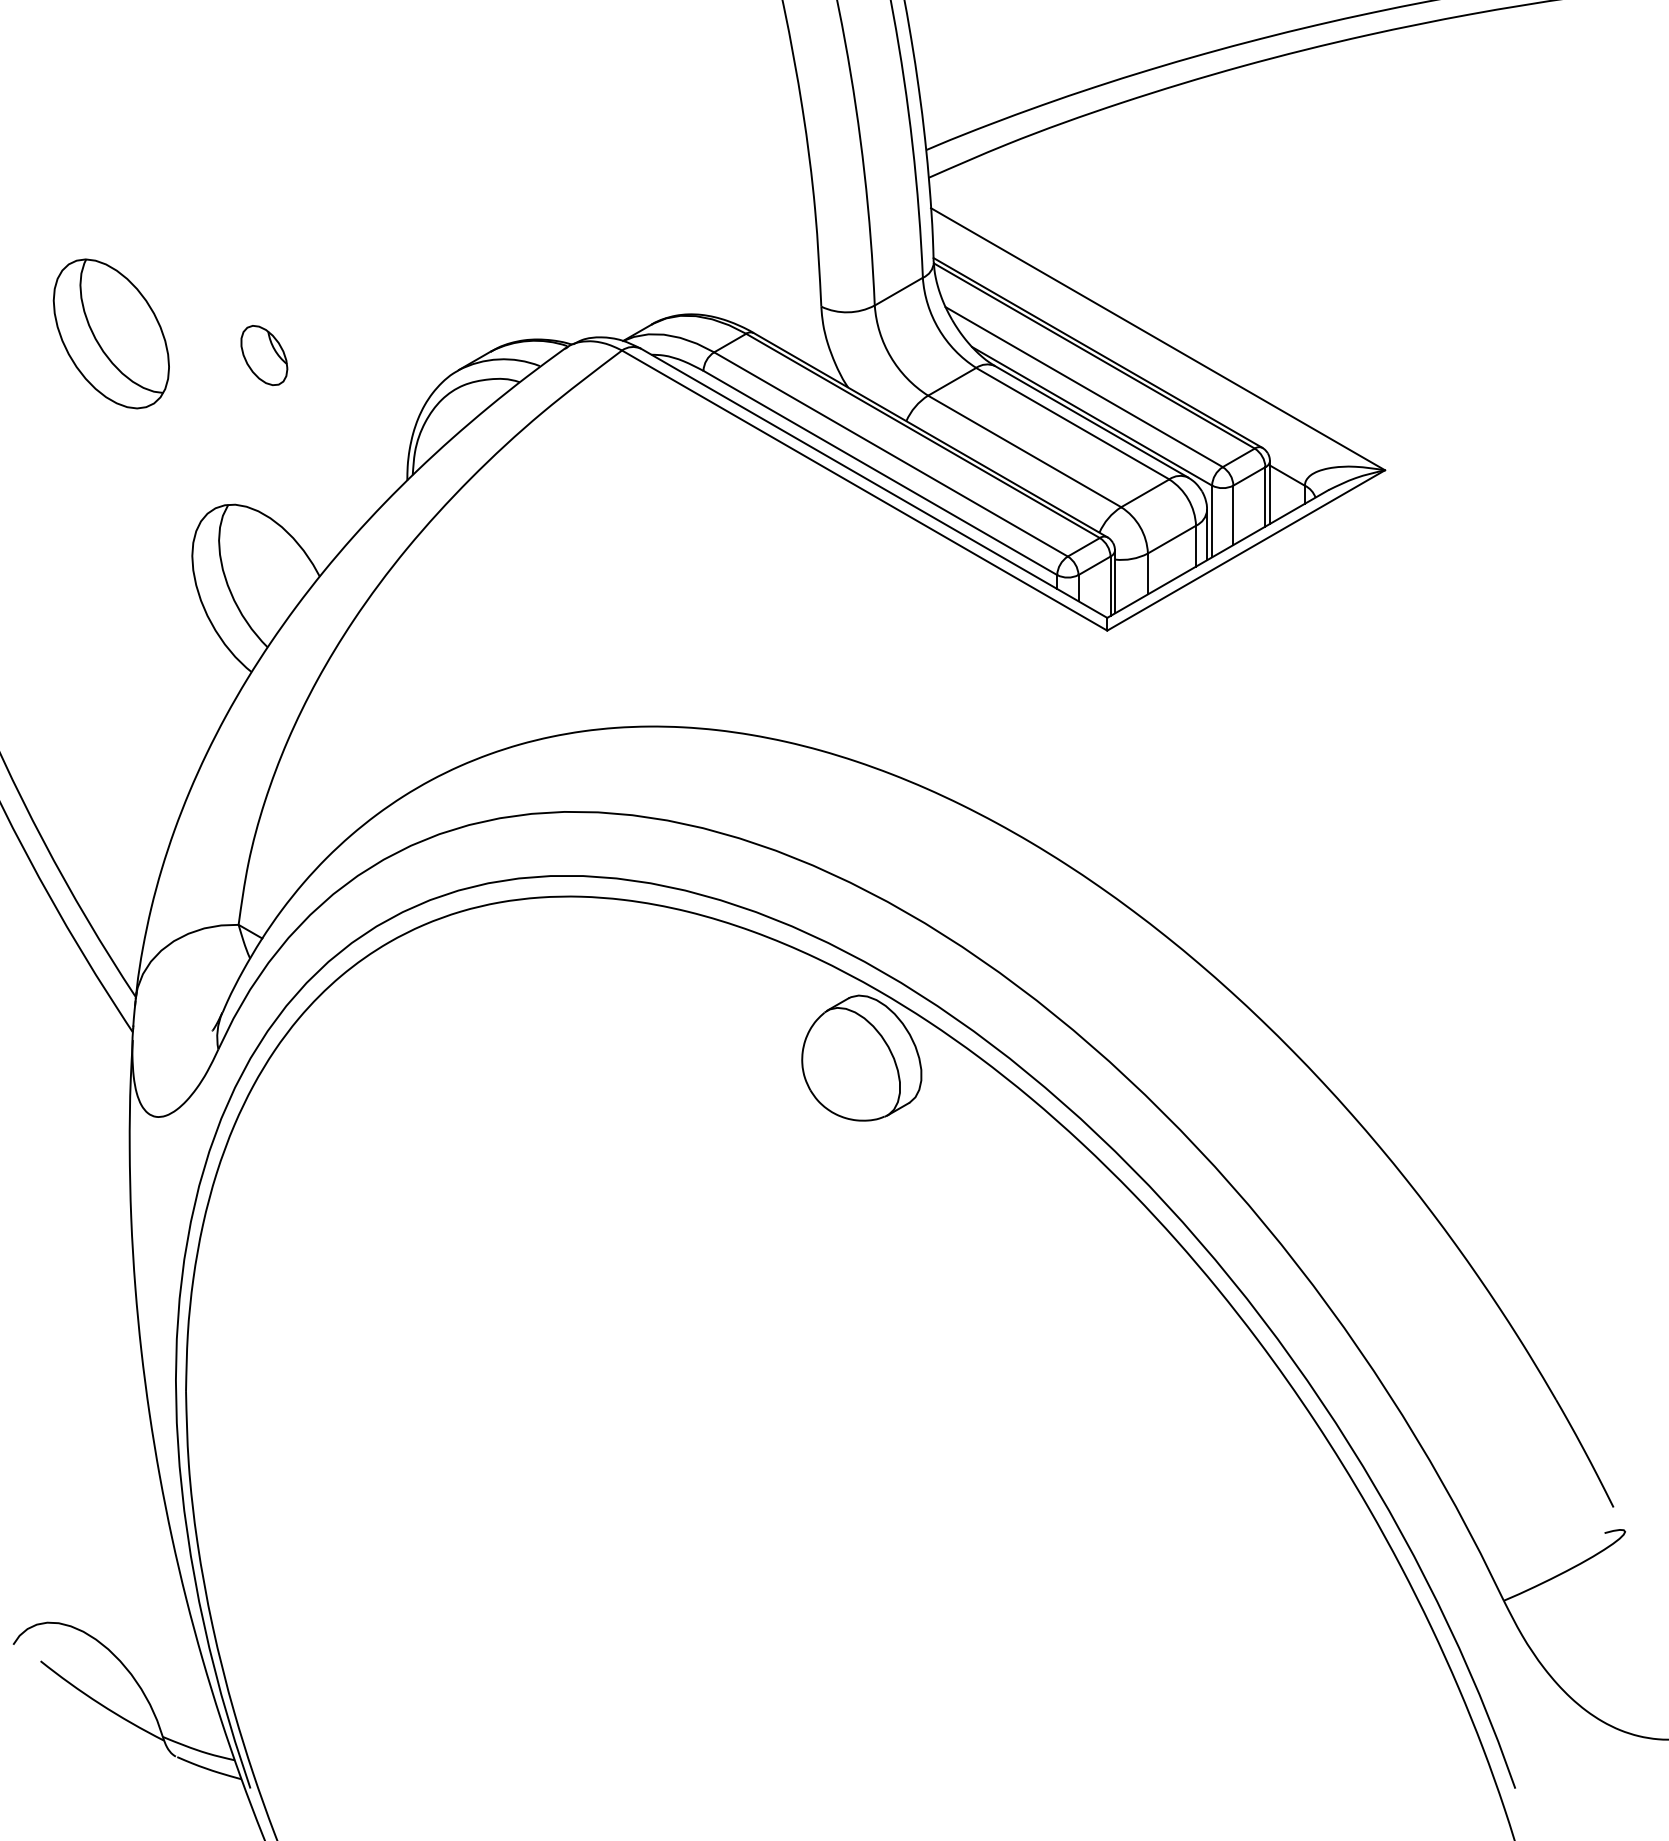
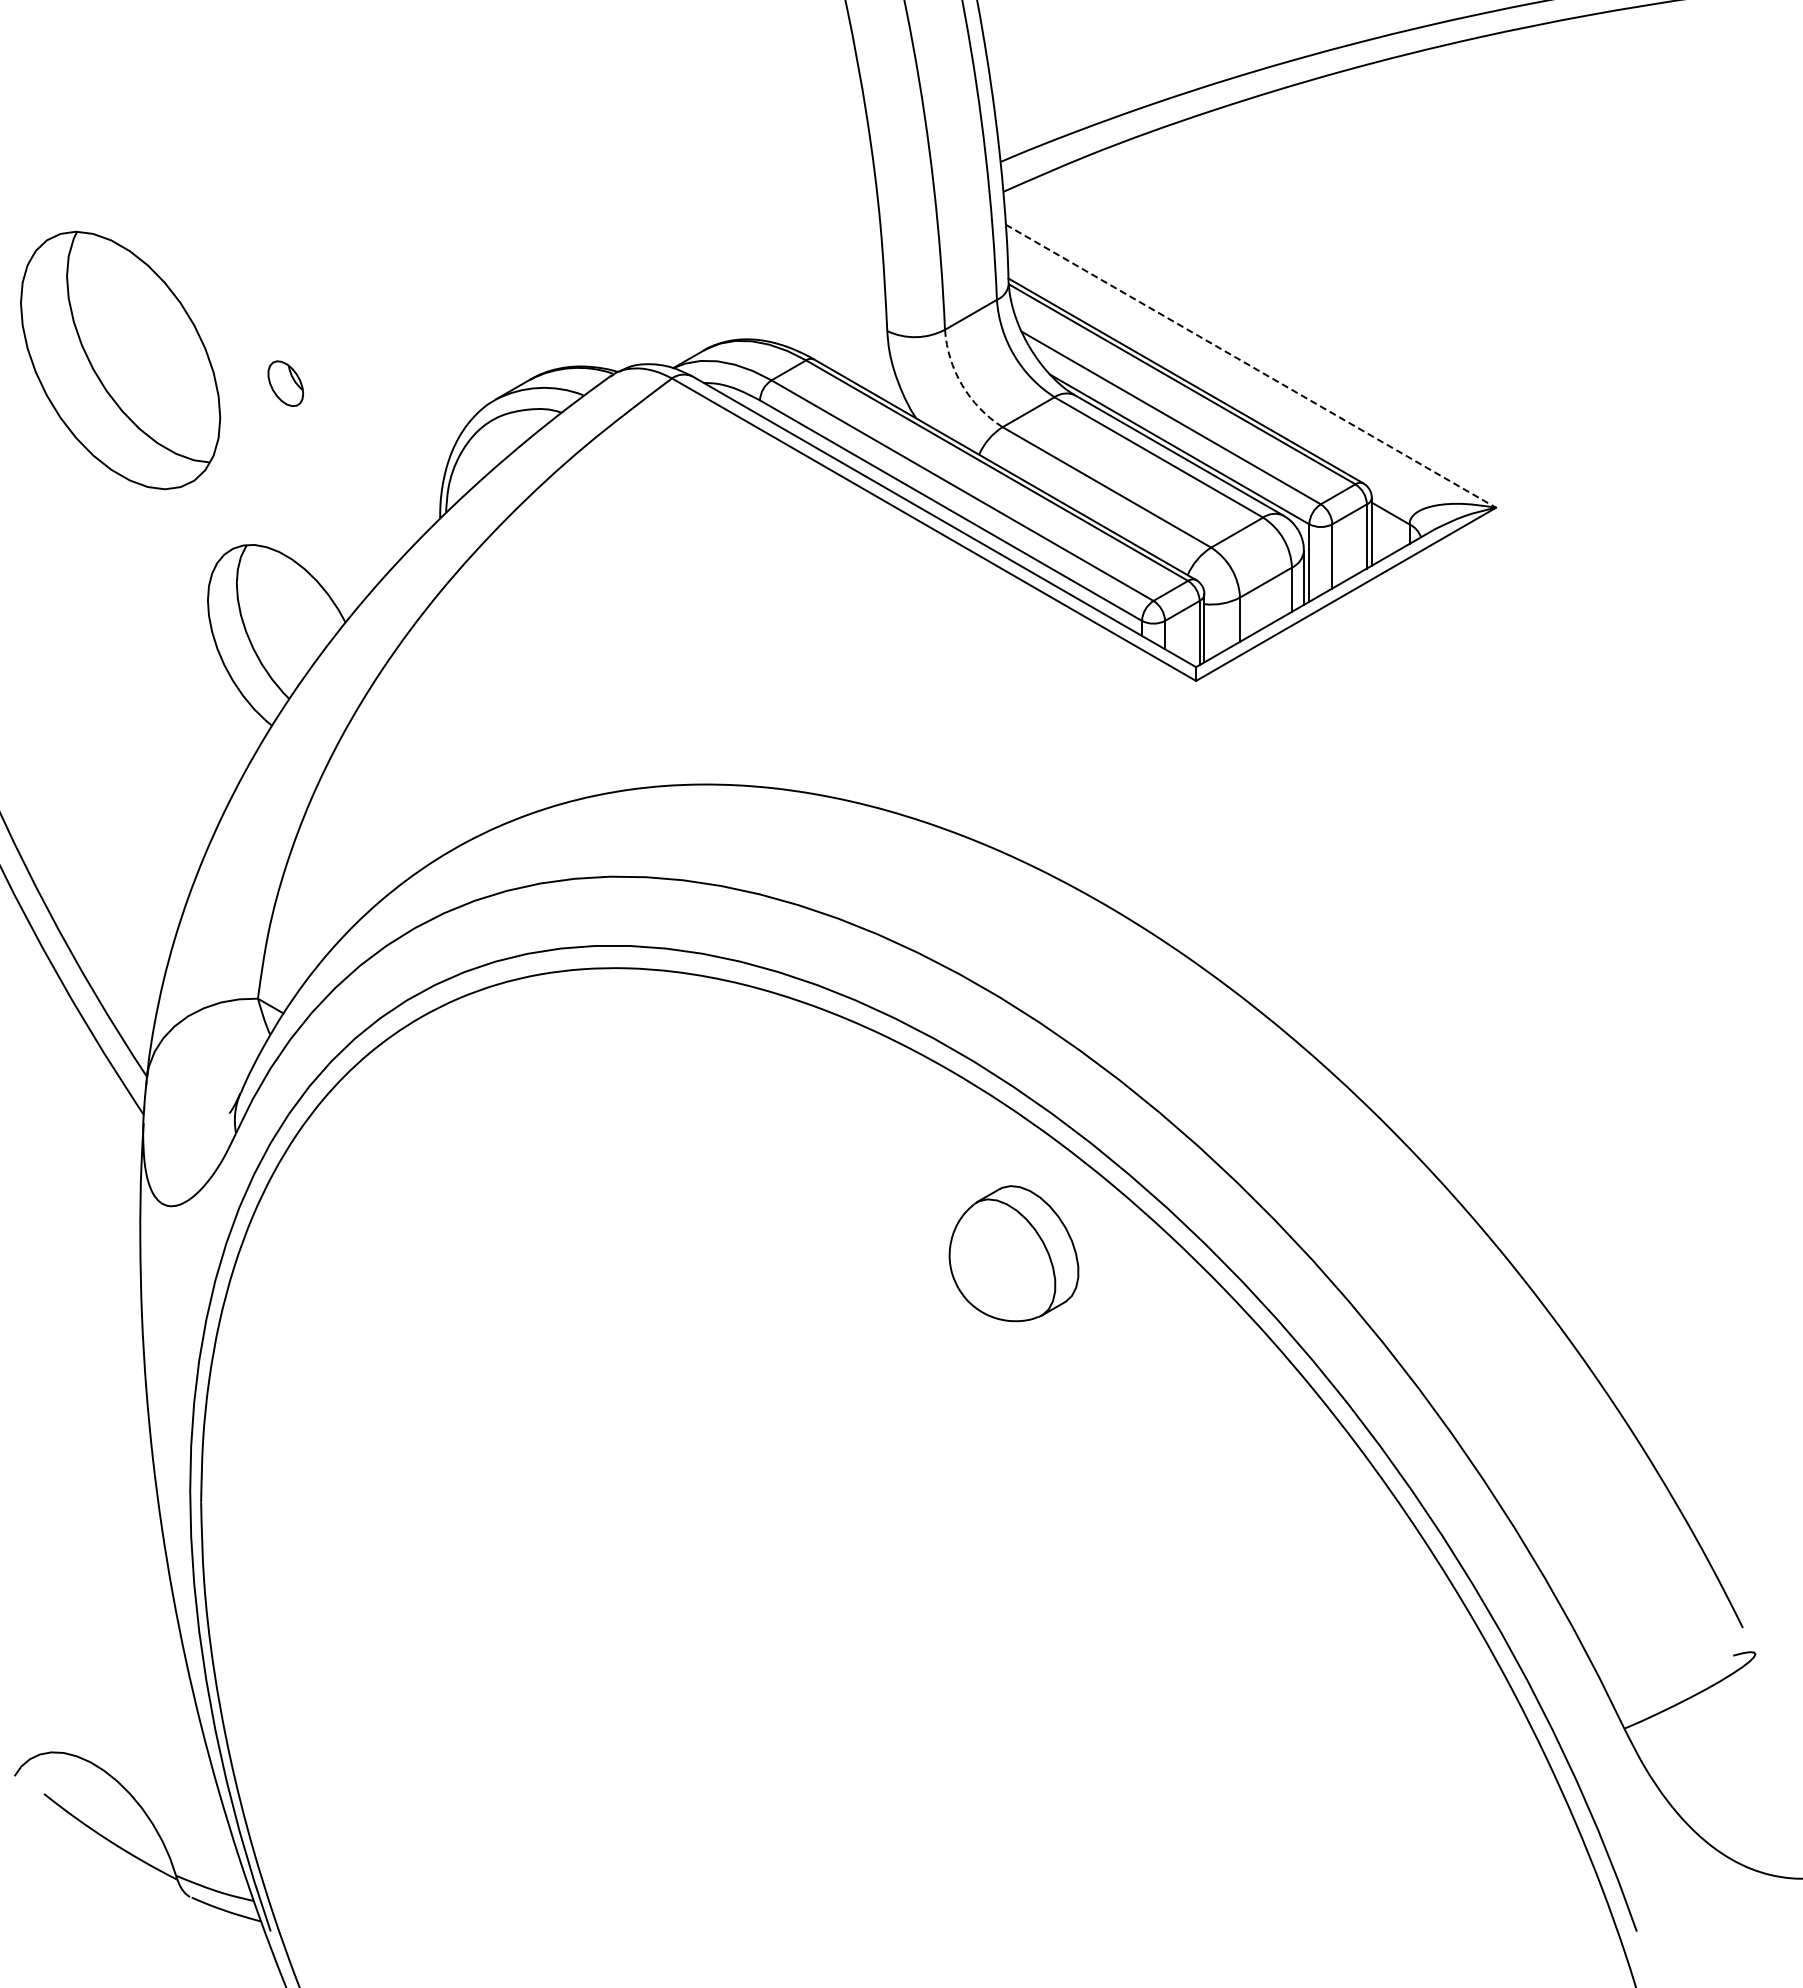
part: (111, 333) -> (120, 360), size x1.6
line: (1158, 339) -> (1251, 366), solid -> dashed
part: (264, 355) -> (285, 383), size x0.7
arc: (890, 357) -> (962, 385), solid -> dashed
part: (861, 1057) -> (1013, 1253), moved

